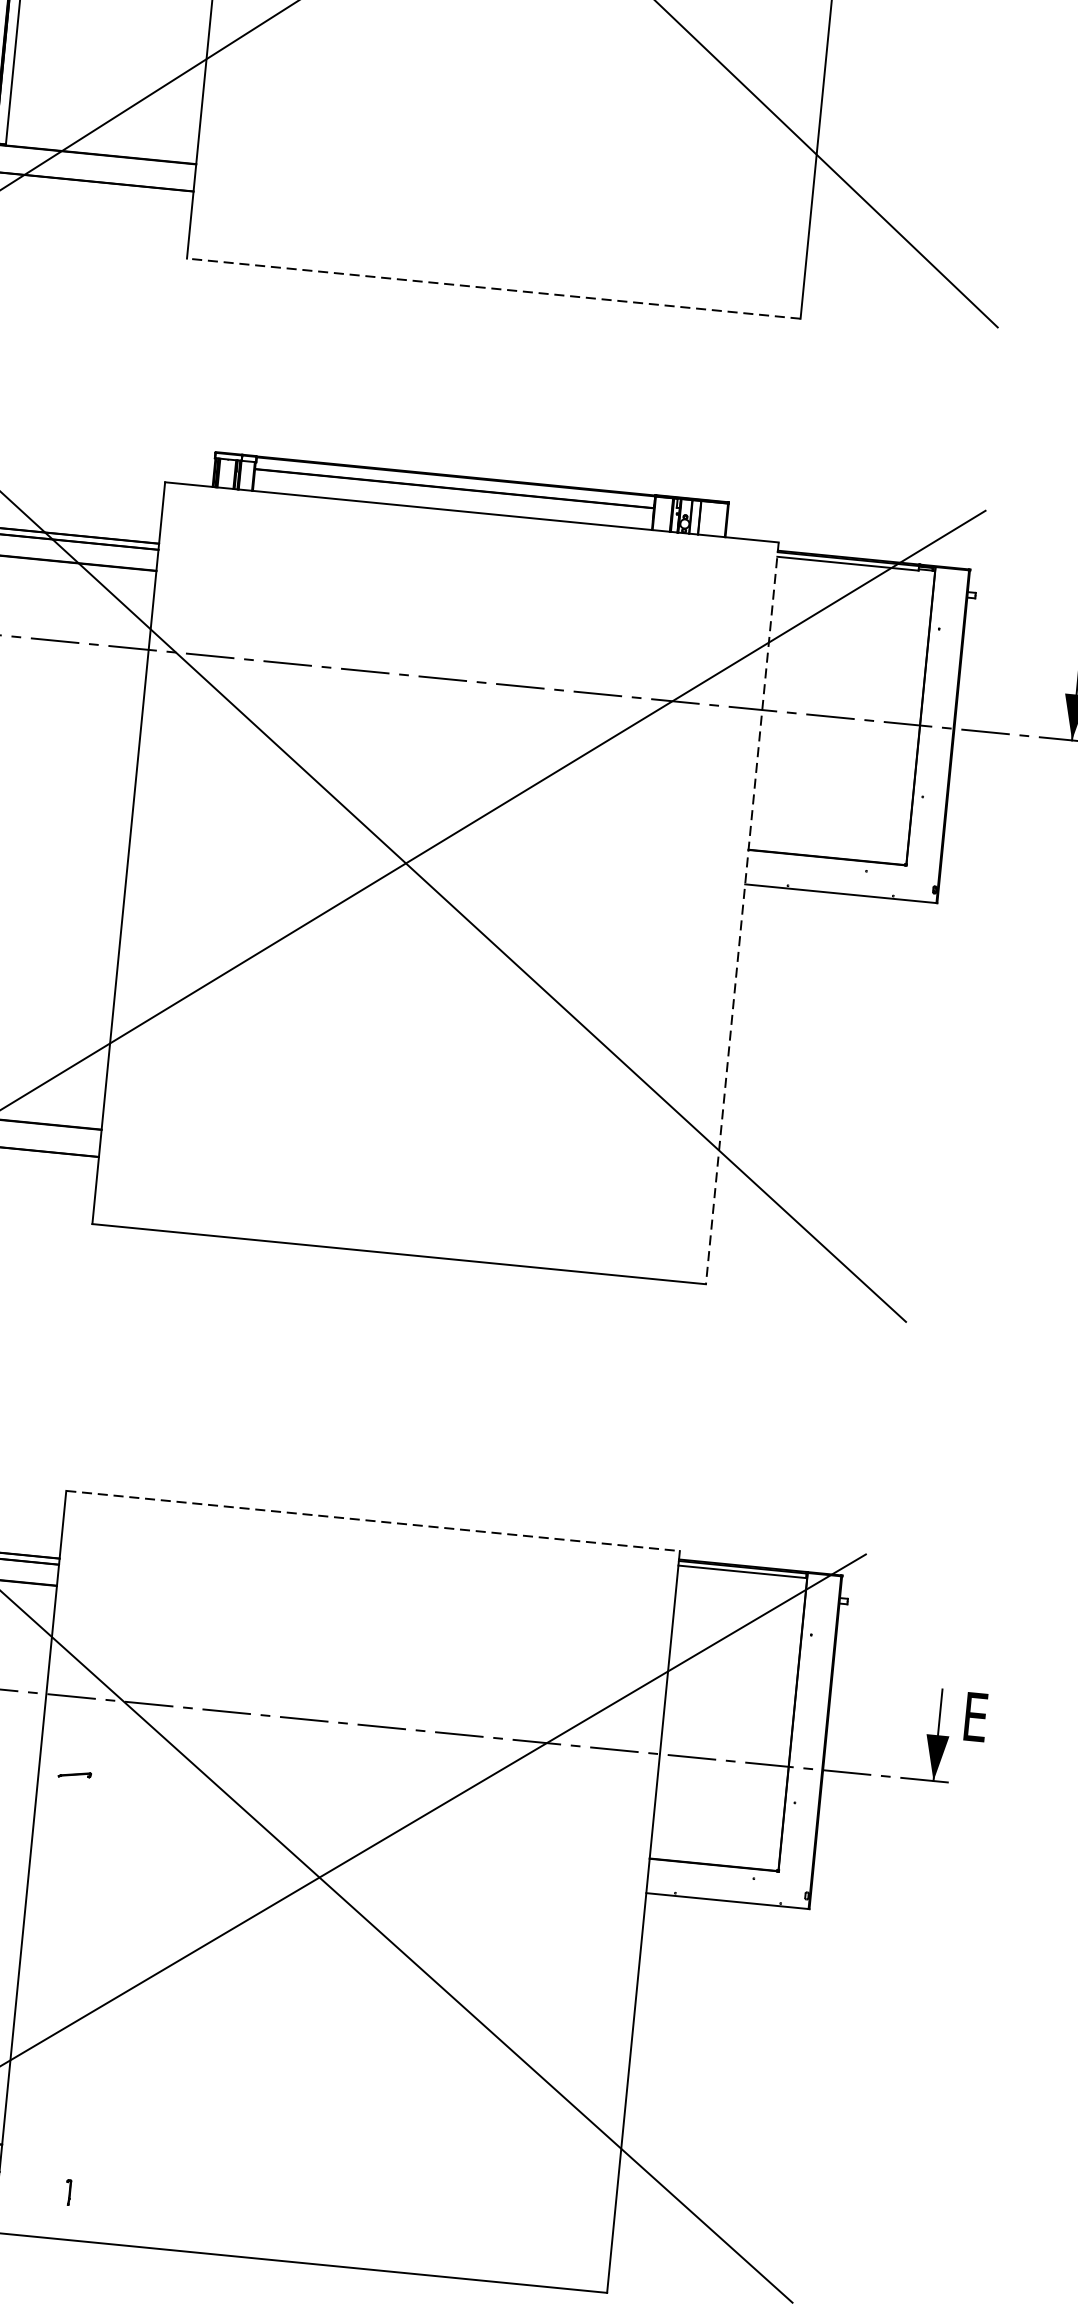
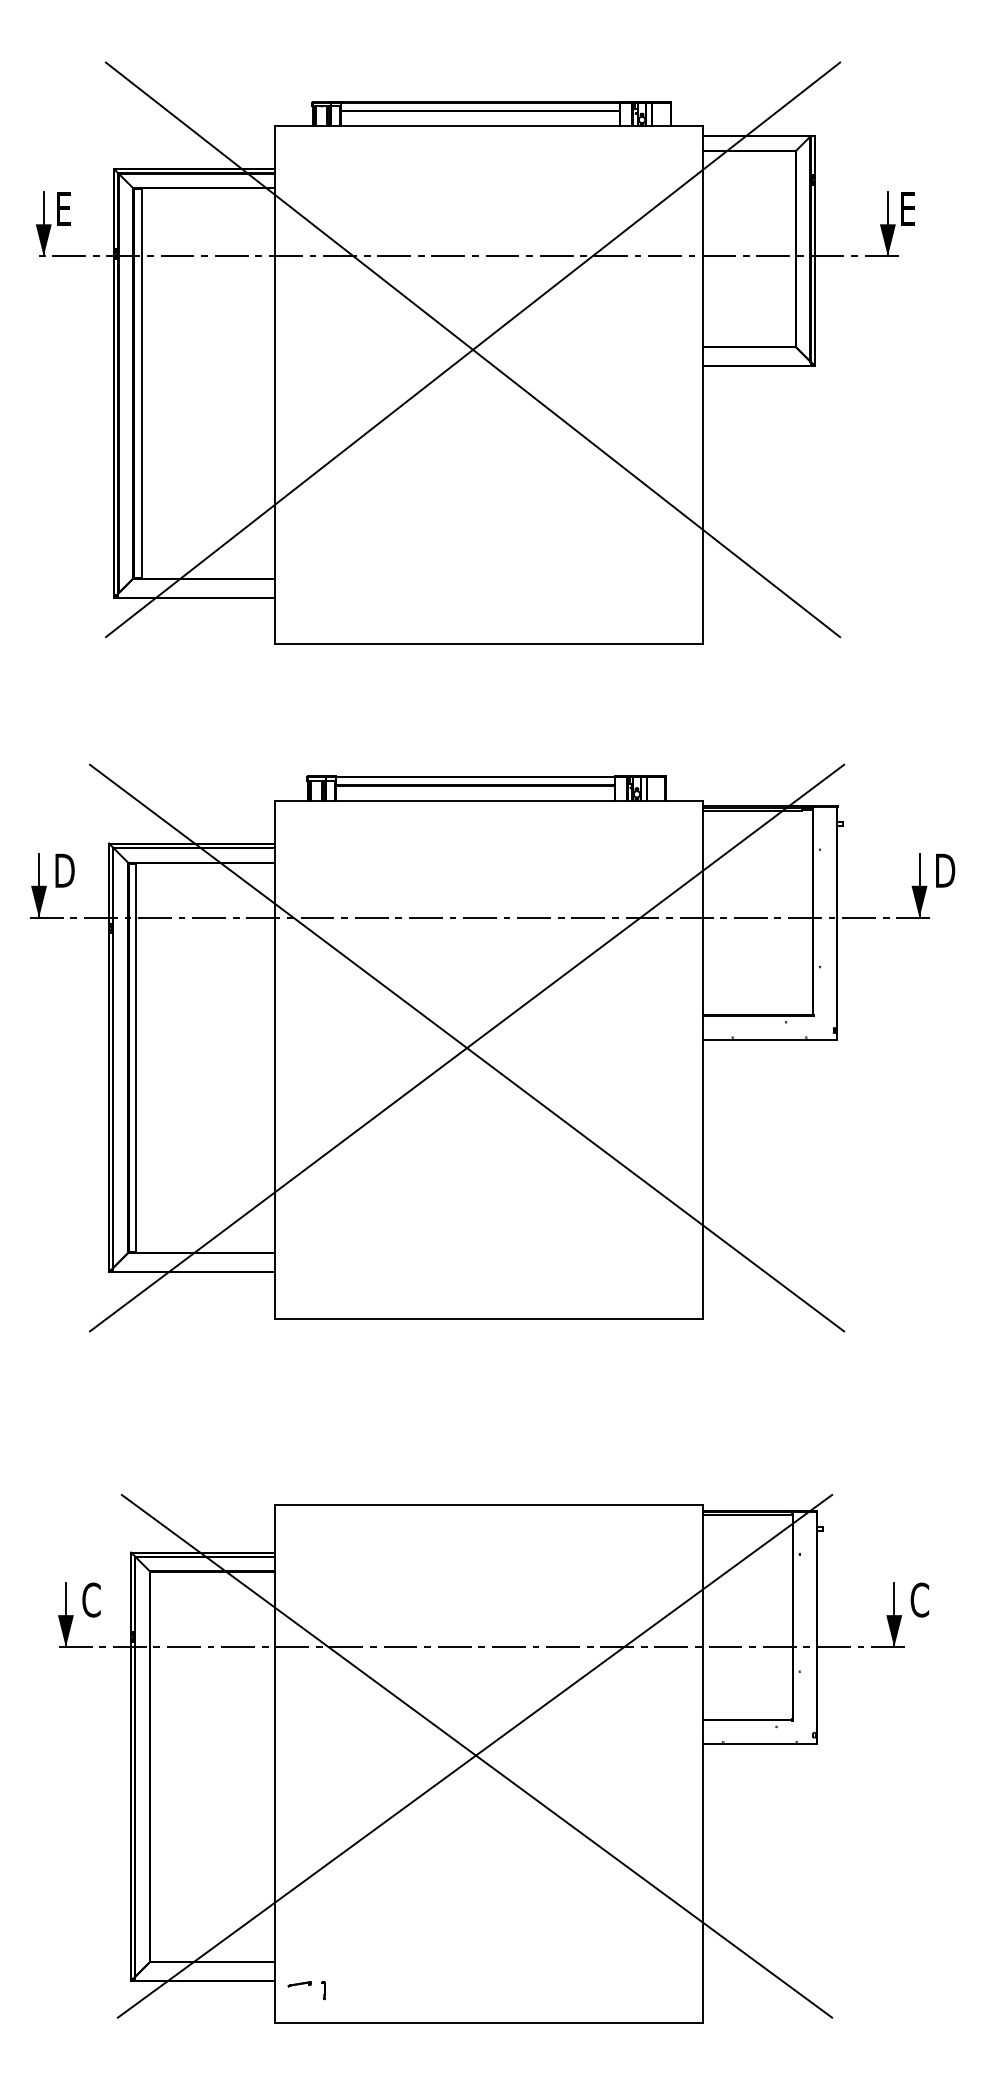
line: (493, 288) -> (488, 644), dashed -> solid
line: (742, 914) -> (703, 1060), dashed -> solid
line: (373, 1521) -> (489, 1505), dashed -> solid
text: (976, 1716) -> (919, 1599), E -> C
part: (74, 1775) -> (299, 1984), moved

